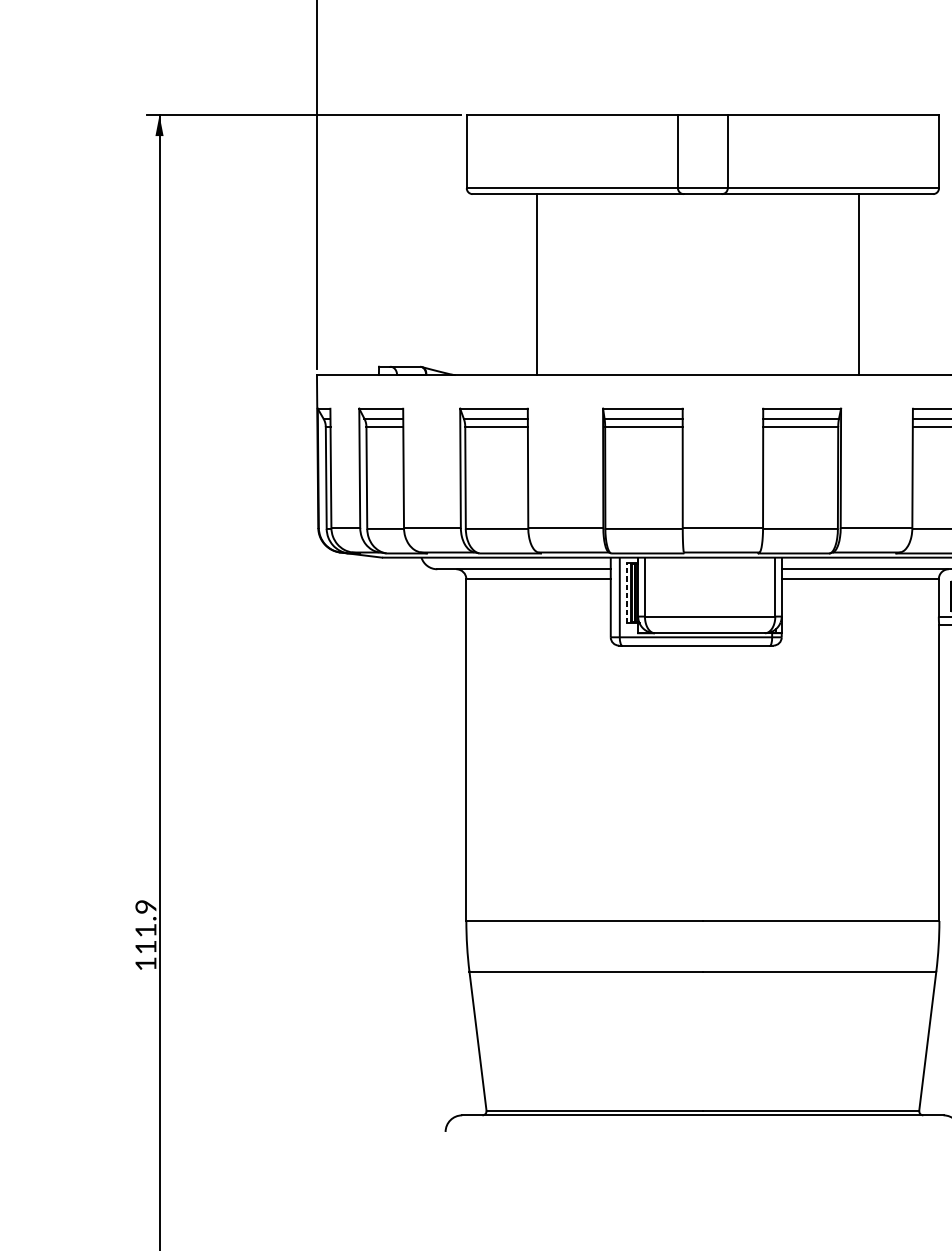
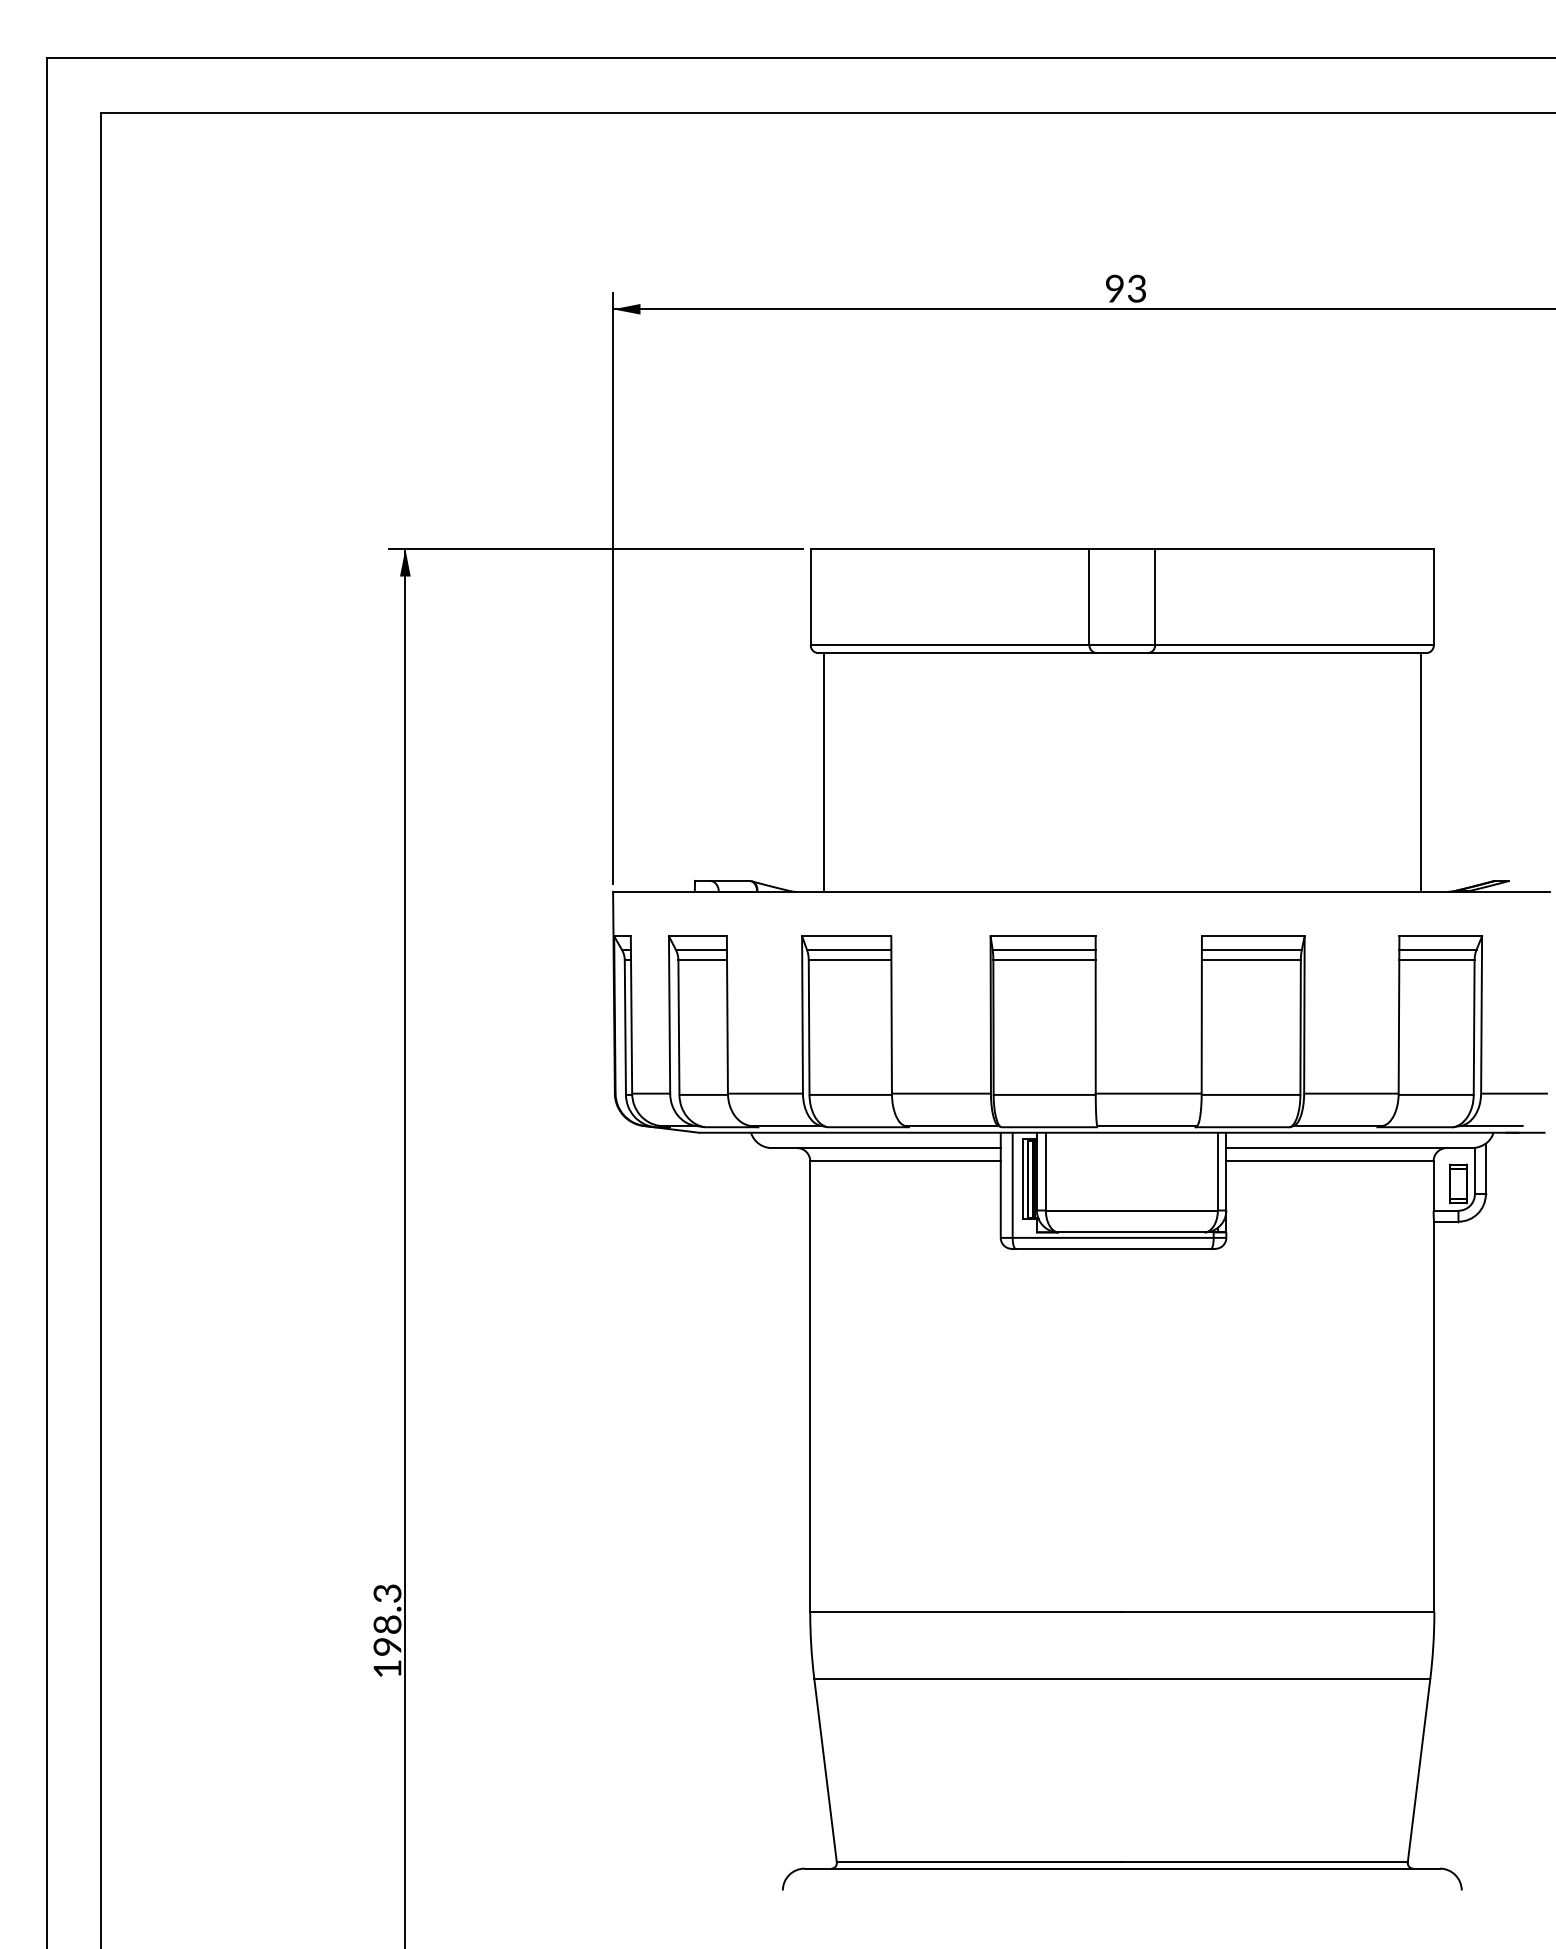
line: (537, 284) -> (823, 772), moved
line: (858, 284) -> (1420, 772), moved
line: (627, 593) -> (1022, 1179), dashed -> solid
text: (145, 926) -> (387, 1619), 111.9 -> 198.3

